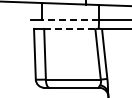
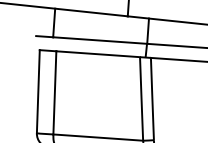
line: (70, 20) -> (100, 40), dashed -> solid
line: (69, 28) -> (97, 53), dashed -> solid

